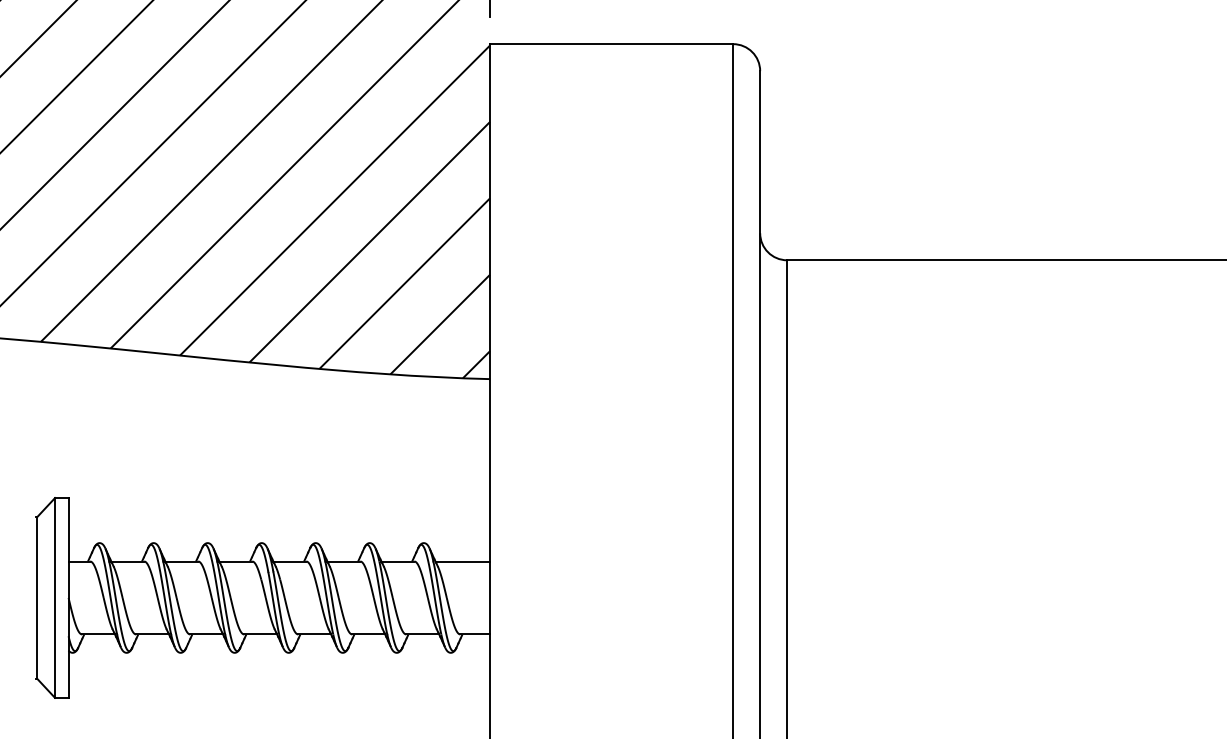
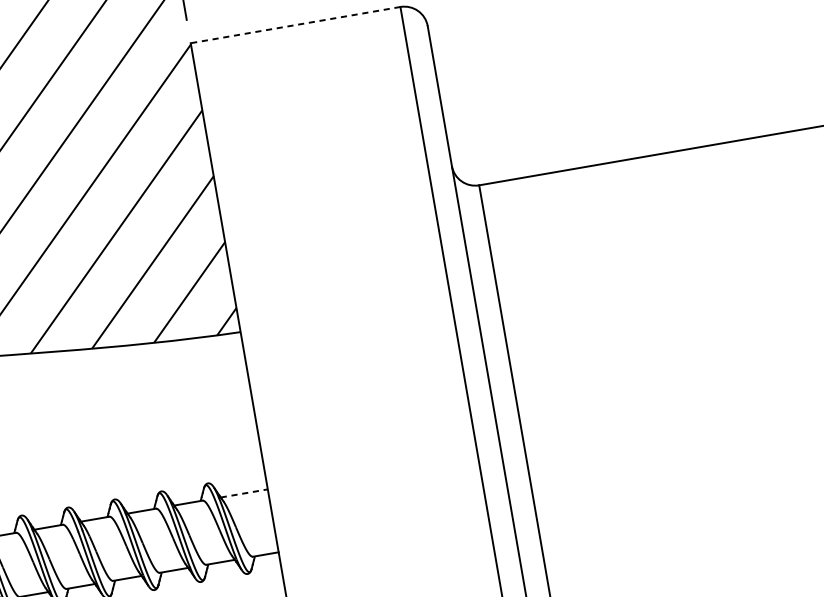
line: (611, 44) -> (295, 25), solid -> dashed
line: (463, 561) -> (244, 493), solid -> dashed

